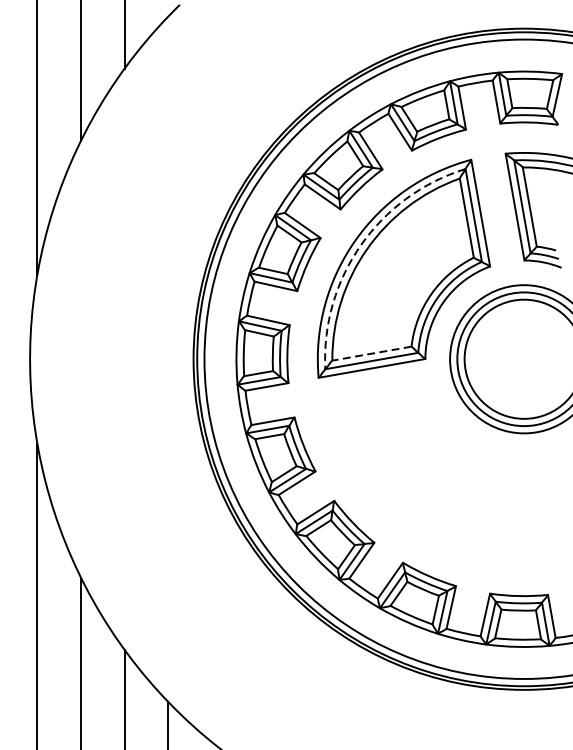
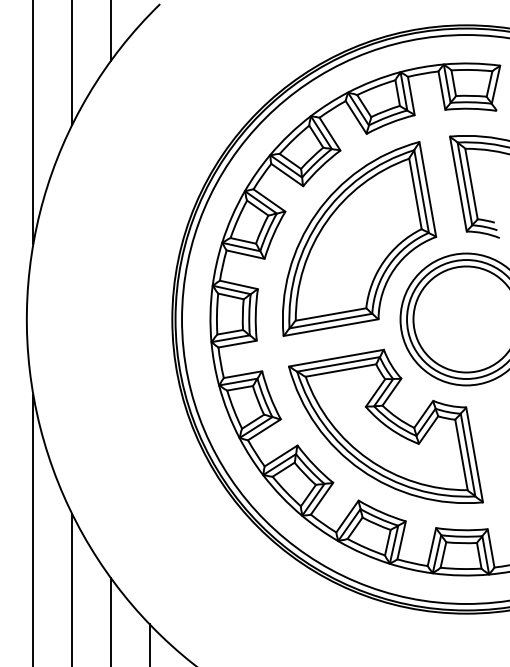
arc: (361, 244) -> (321, 217), dashed -> solid
line: (372, 353) -> (331, 314), dashed -> solid
part: (433, 478) -> (385, 425), added

